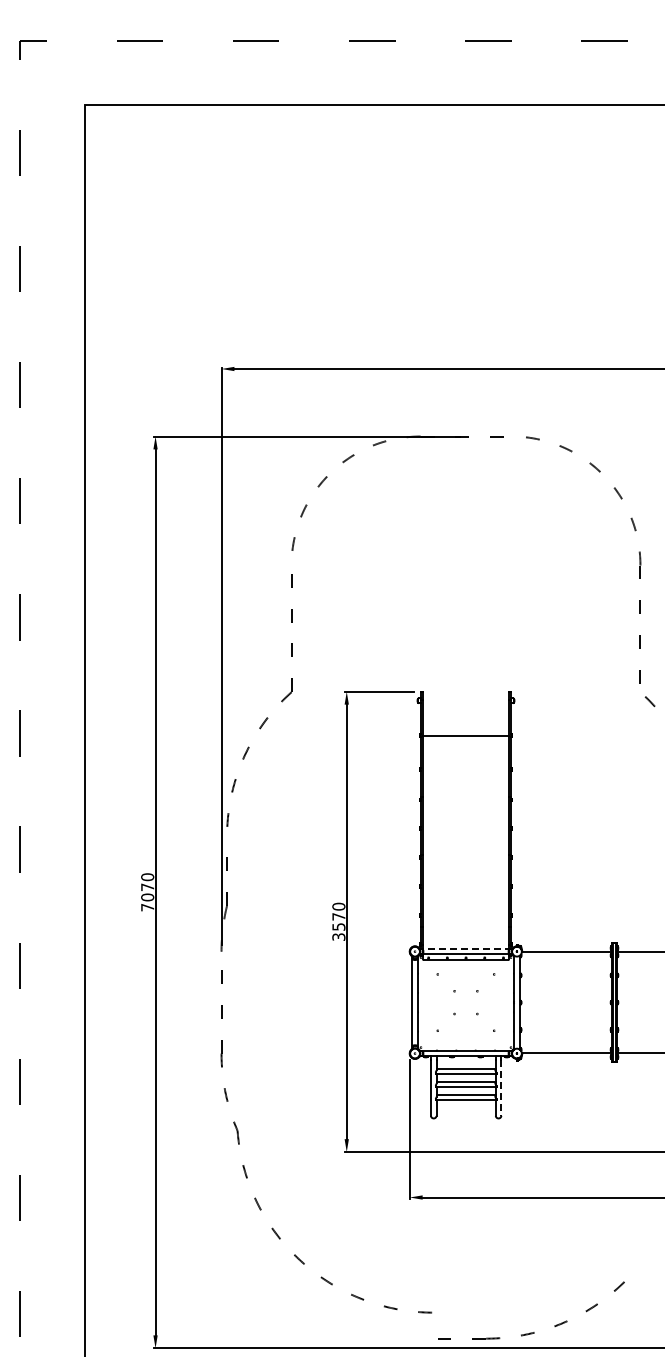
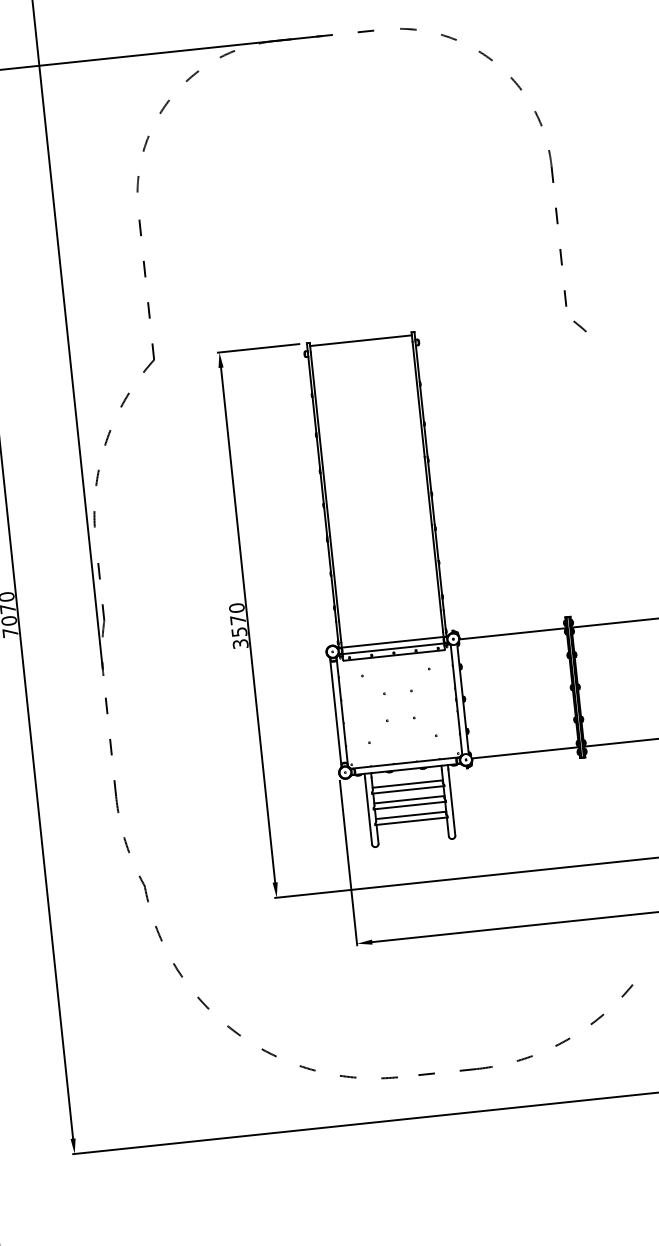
line: (465, 736) -> (360, 340), moved
line: (465, 948) -> (392, 641), dashed -> solid
line: (501, 1087) -> (452, 801), dashed -> solid
part: (531, 1332) -> (529, 1056), moved

